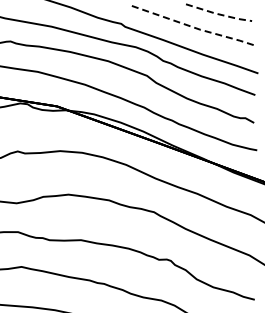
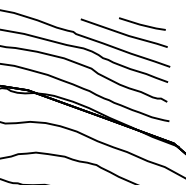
line: (219, 14) -> (142, 25), dashed -> solid
line: (194, 27) -> (125, 34), dashed -> solid

